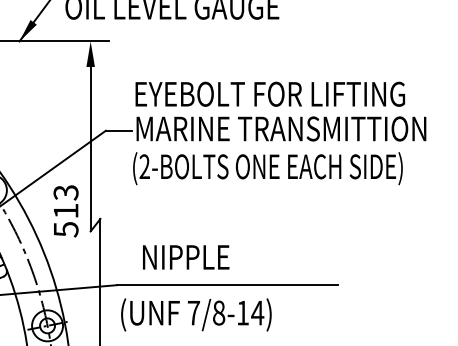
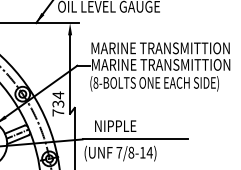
text: (280, 94) -> (160, 48), EYEBOLT FOR LIFTING -> MARINE TRANSMITTION
text: (143, 165) -> (95, 82), (2-BOLTS -> (8-BOLTS
text: (66, 209) -> (58, 103), 513 -> 734

